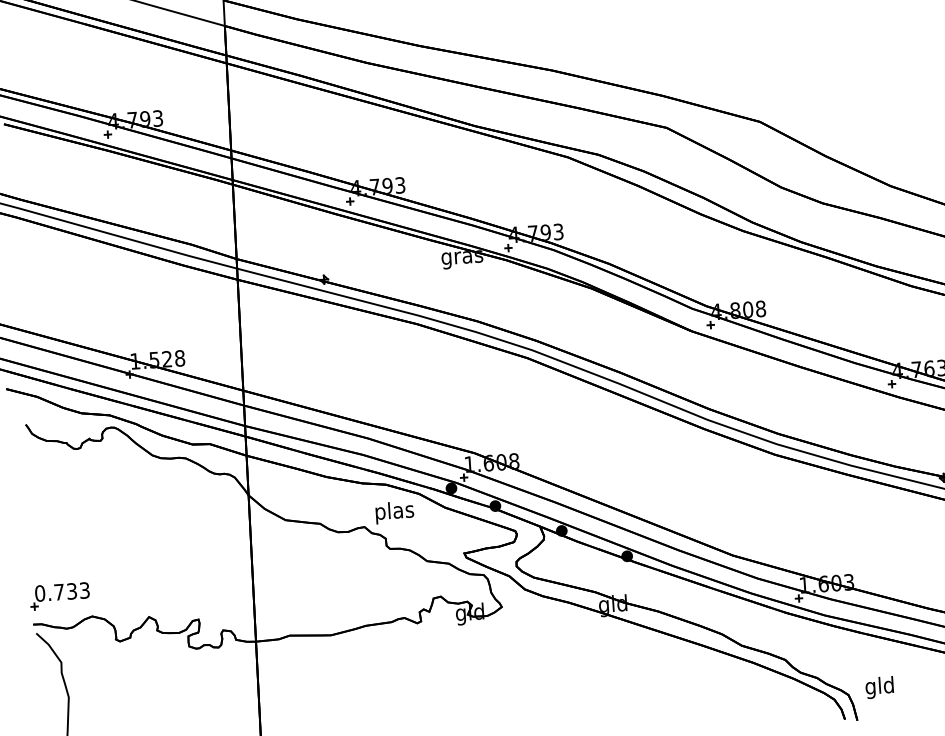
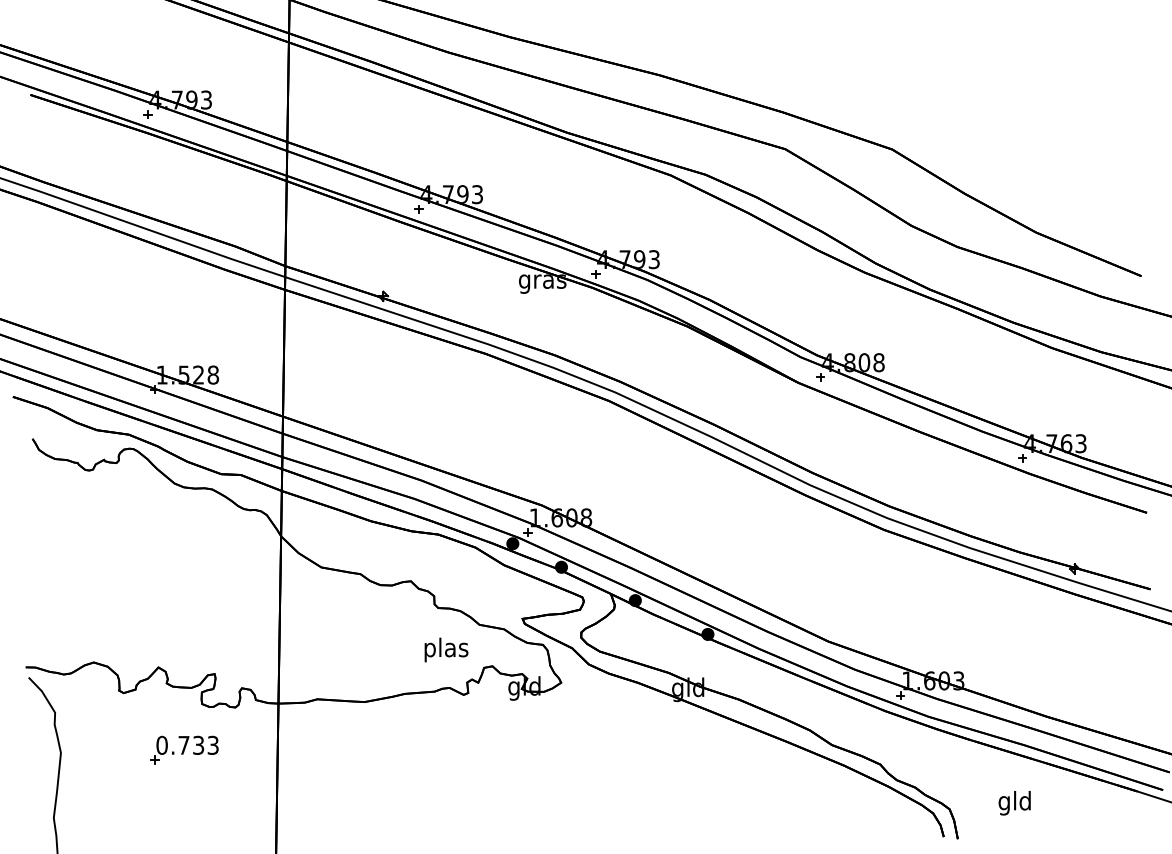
text: (394, 512) -> (446, 649), moved
part: (59, 595) -> (184, 749), moved
text: (879, 687) -> (1014, 803), moved

